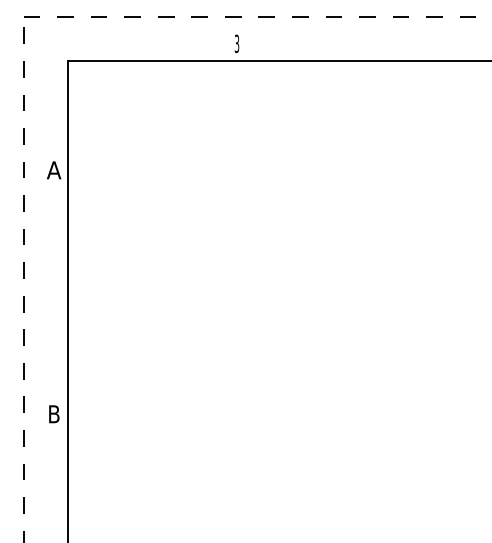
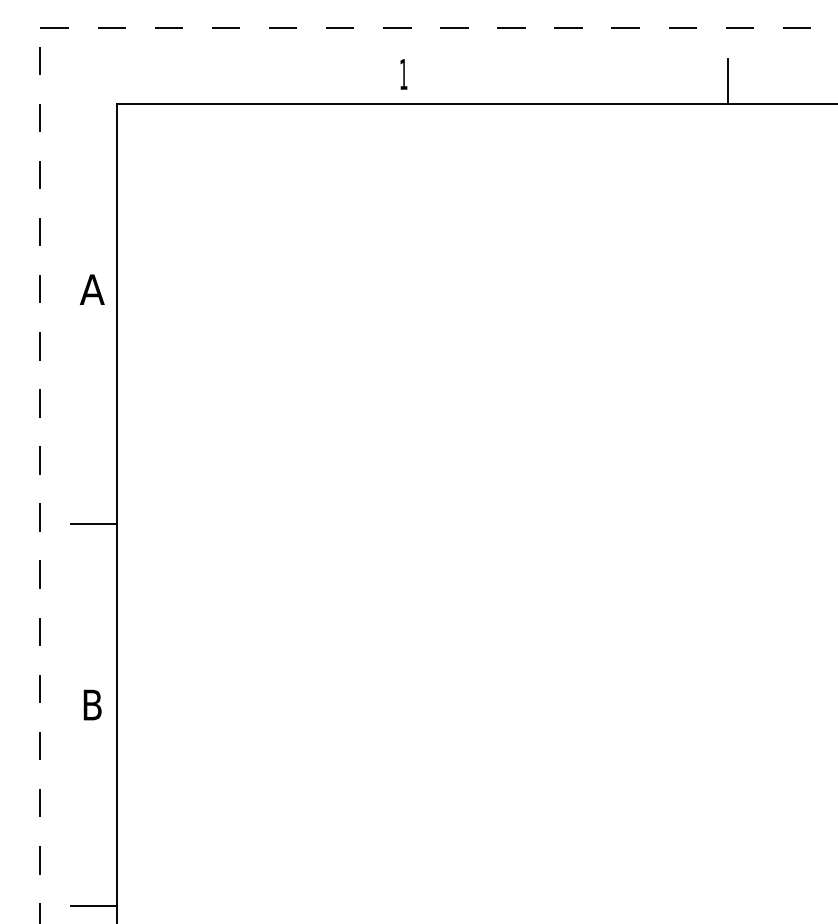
text: (236, 43) -> (402, 73), 3 -> 1
line: (427, 47) -> (728, 80), added
line: (54, 308) -> (92, 524), added
line: (54, 532) -> (92, 906), added

